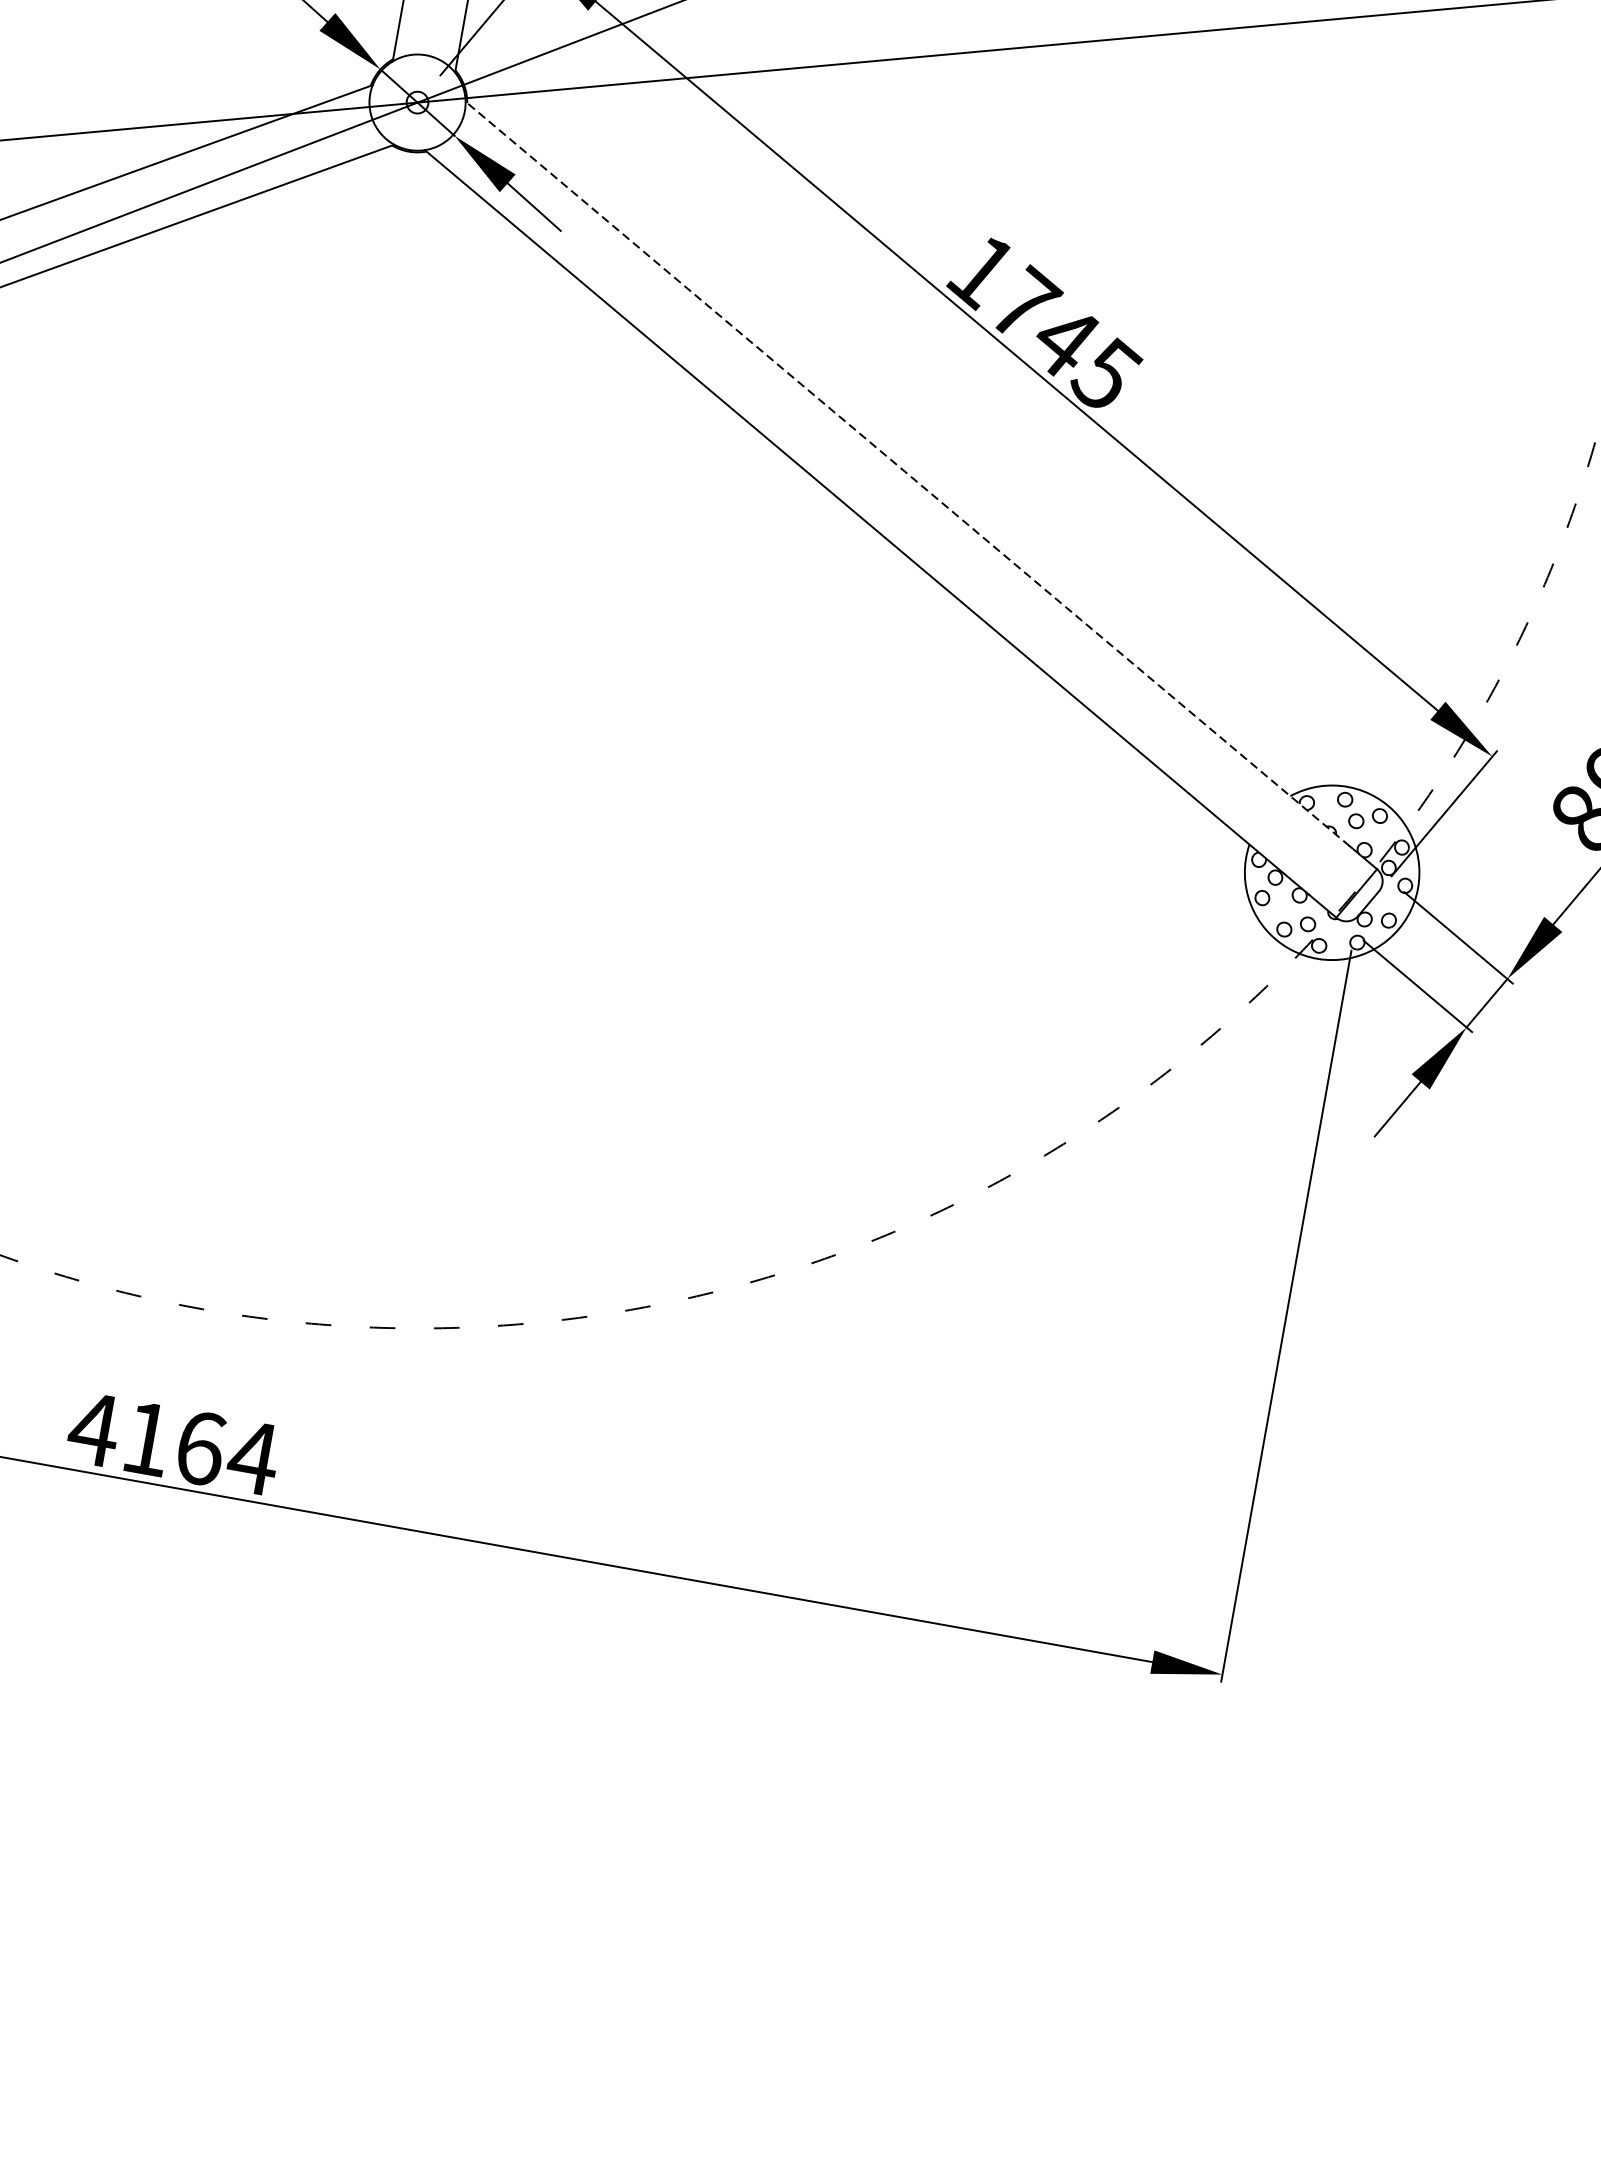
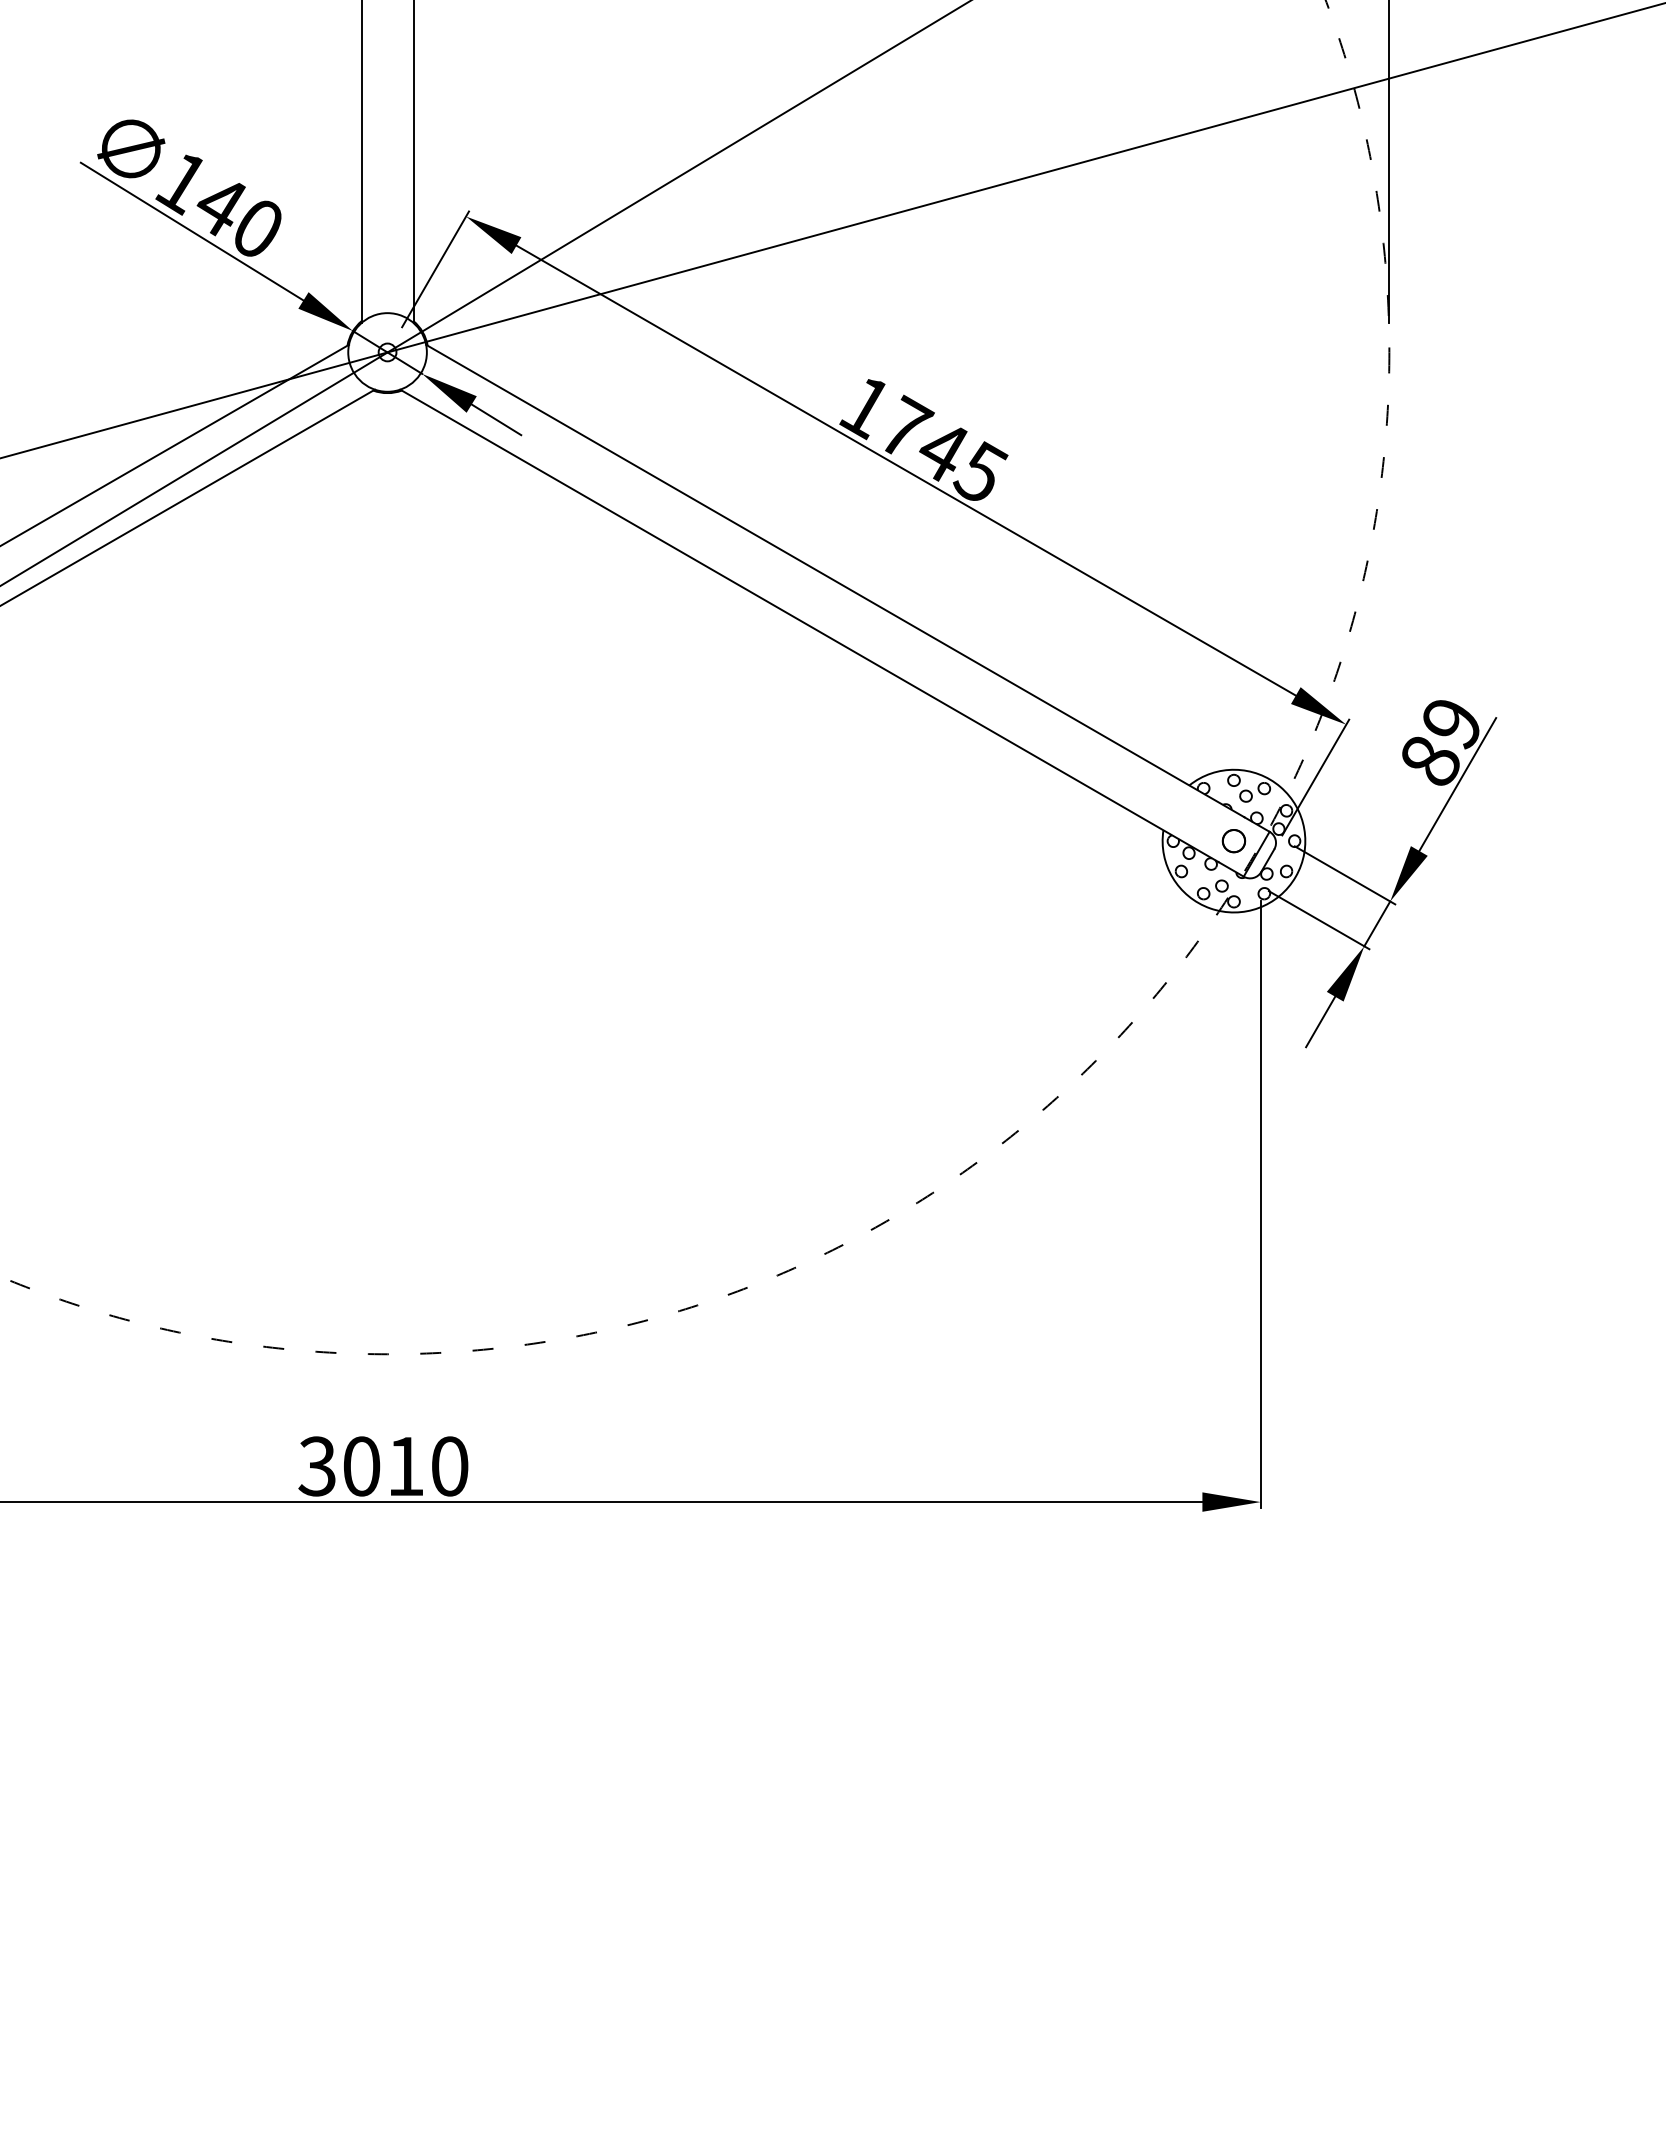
line: (906, 473) -> (834, 580), dashed -> solid
part: (1331, 873) -> (1233, 841), added
text: (173, 1443) -> (383, 1466), 4164 -> 3010

